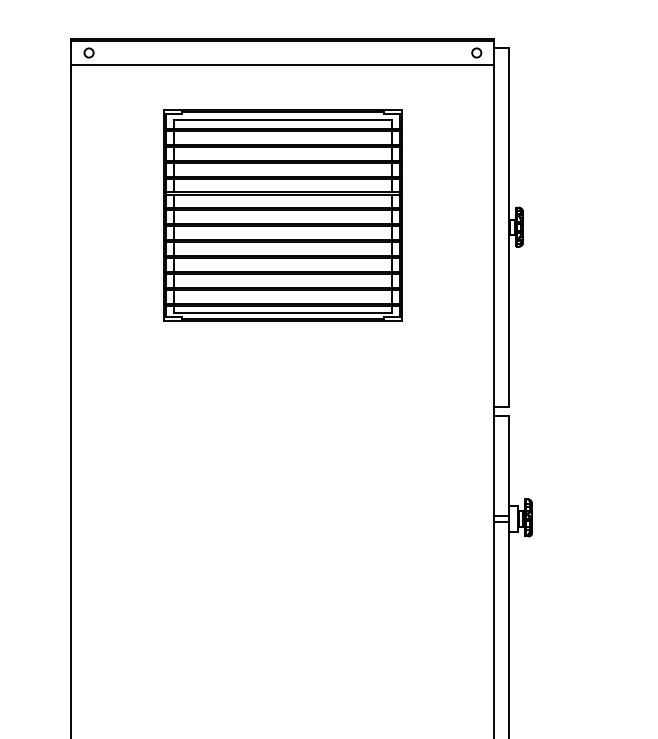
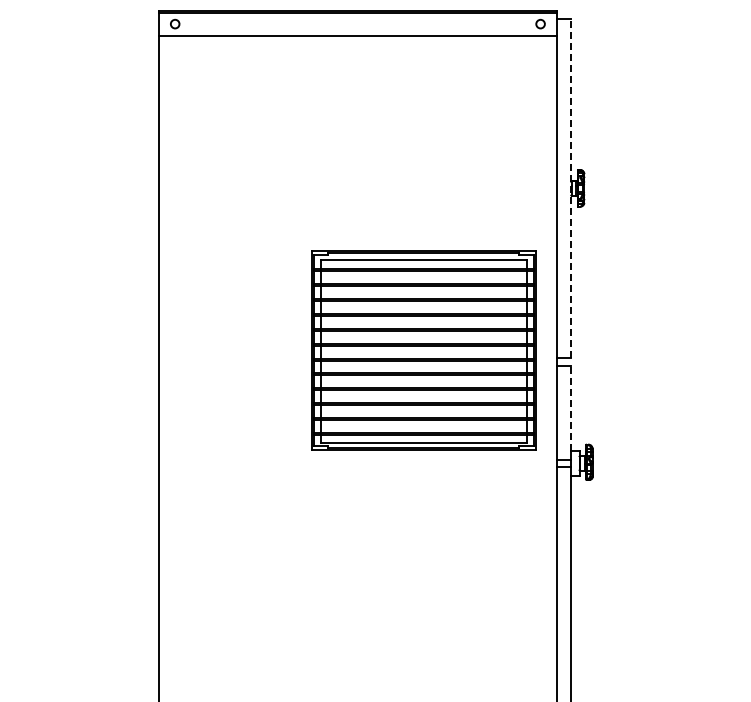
part: (282, 215) -> (423, 350), moved
line: (509, 227) -> (571, 188), solid -> dashed
line: (509, 460) -> (571, 408), solid -> dashed

